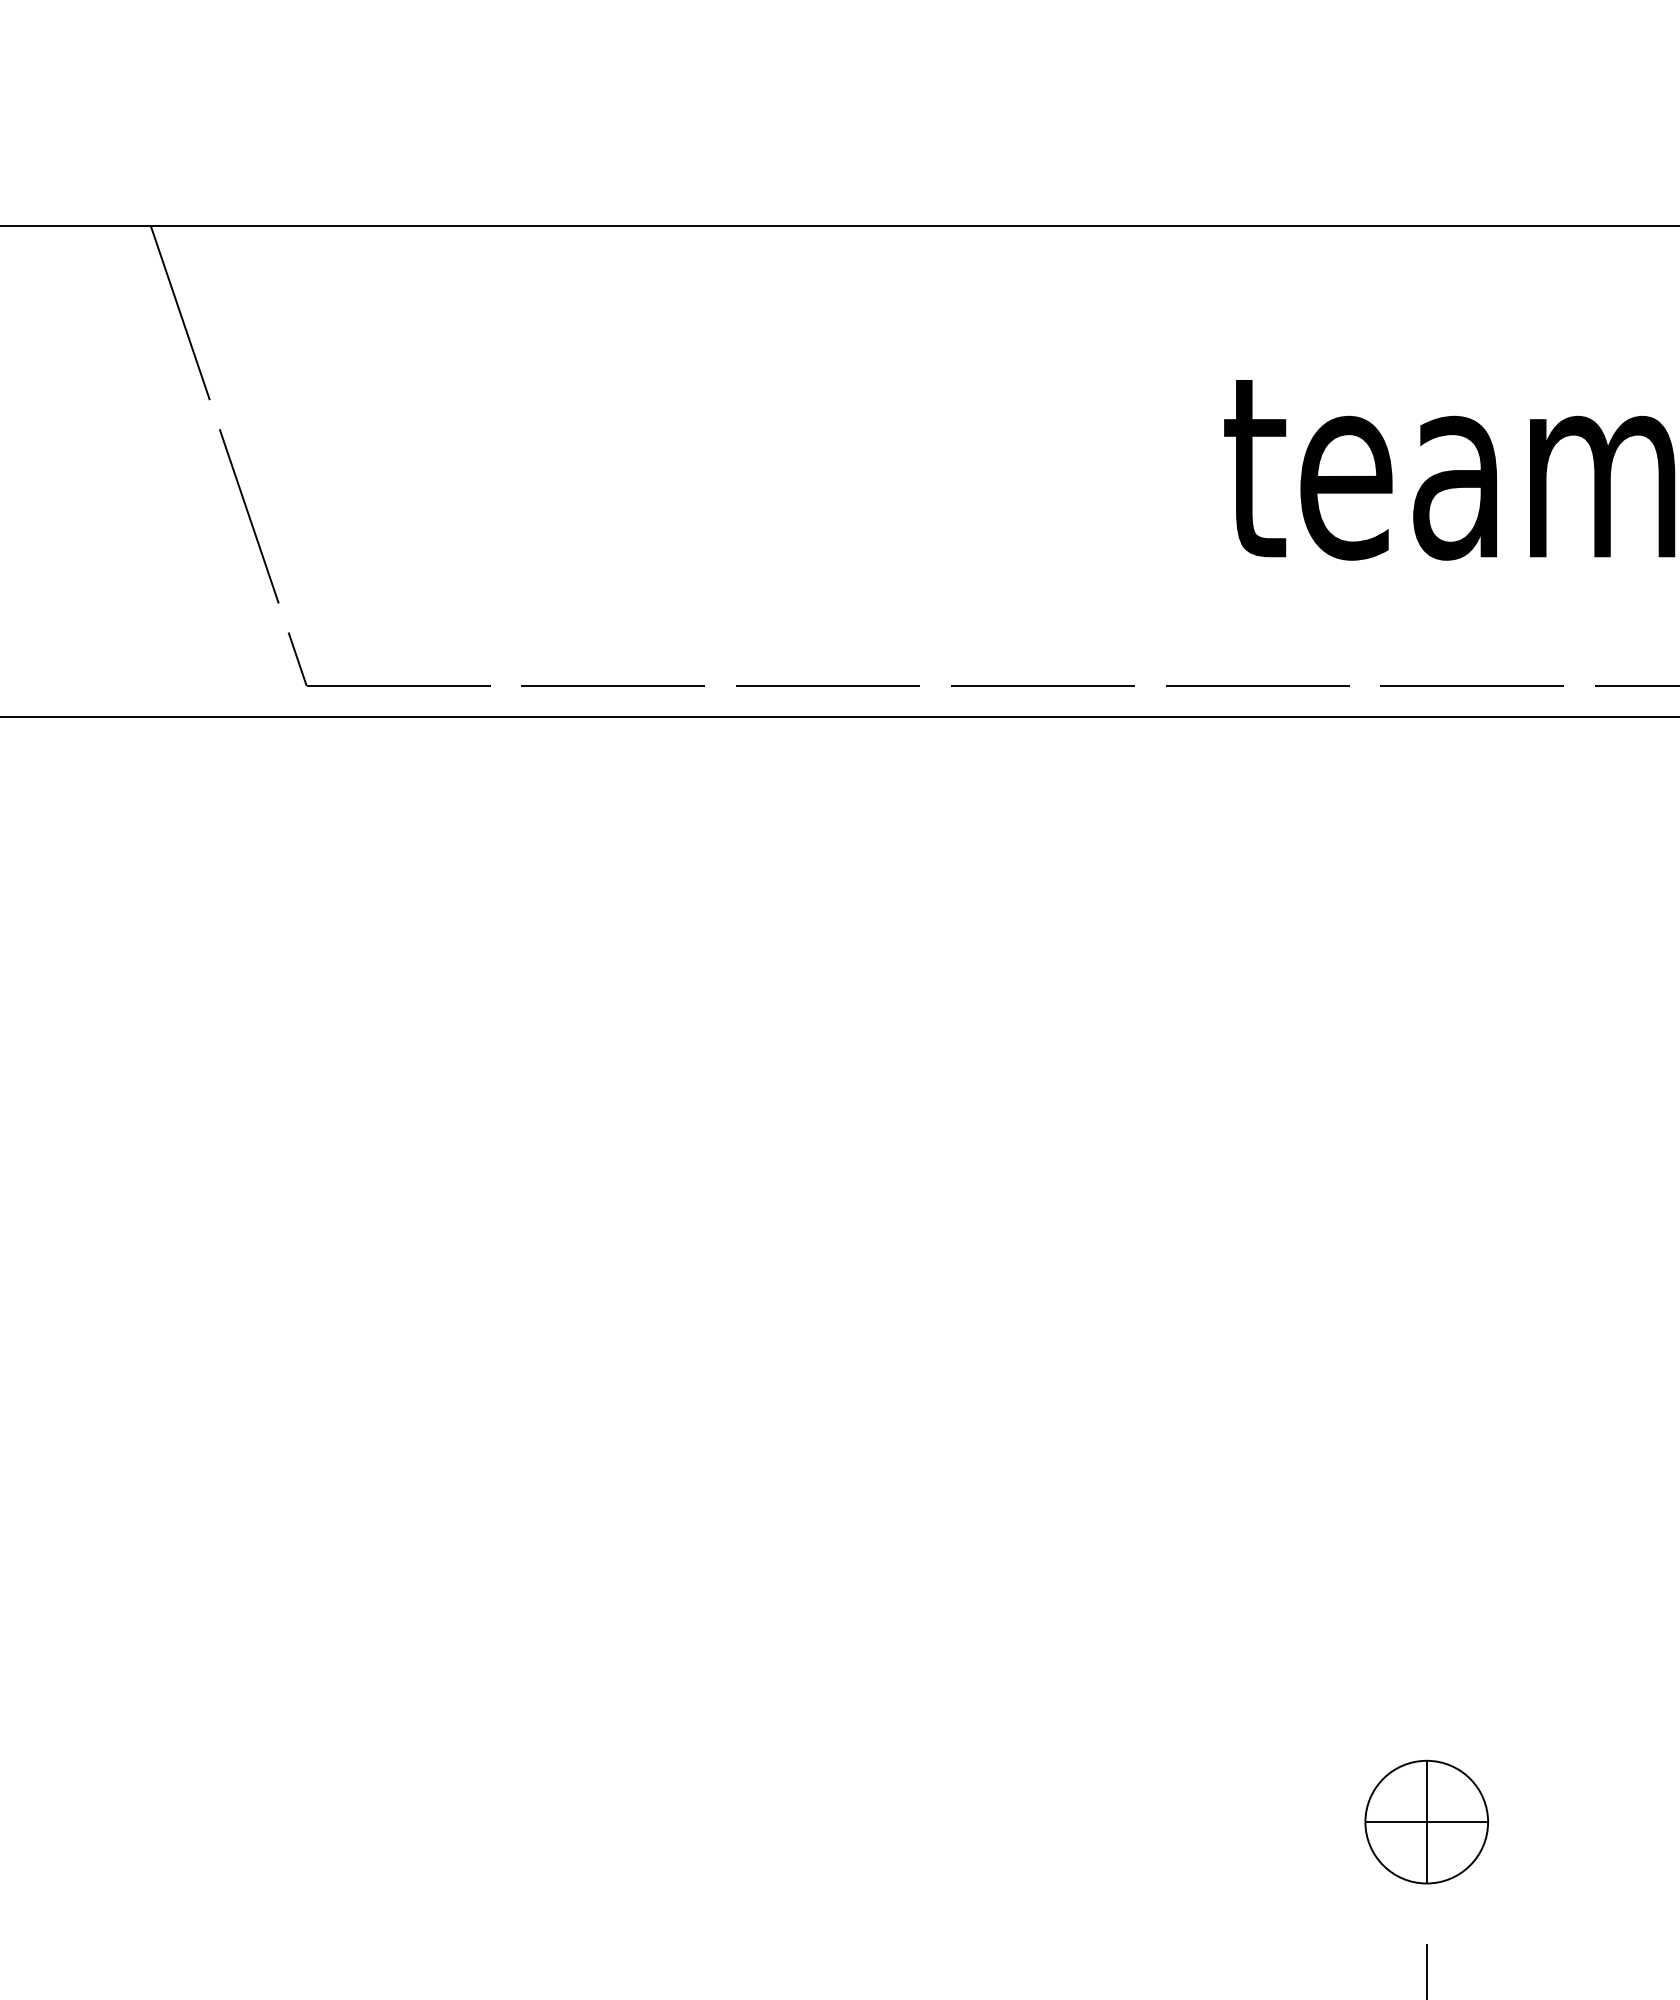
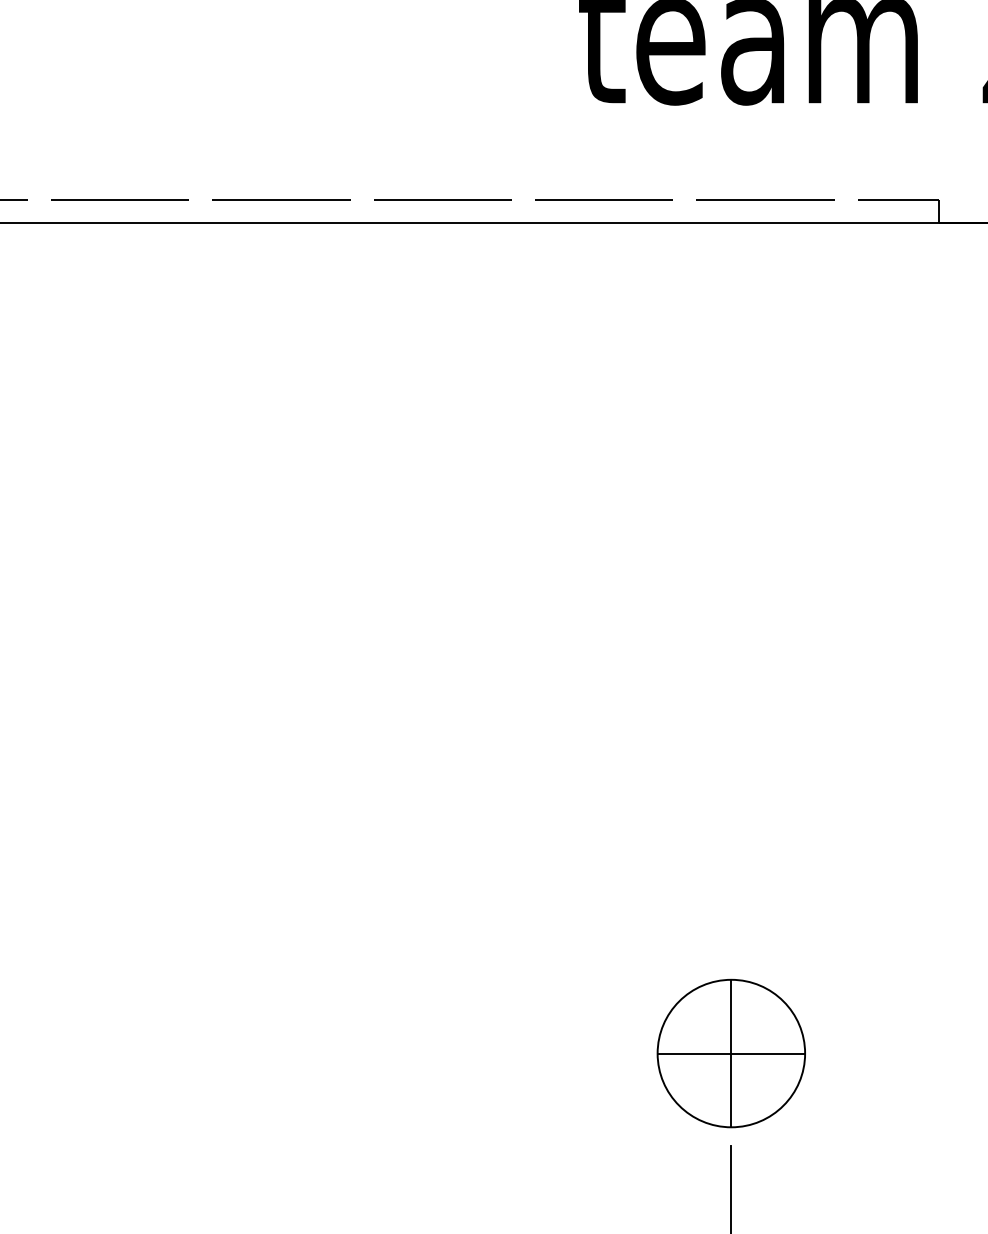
part: (1426, 1821) -> (731, 1052), size x1.6

